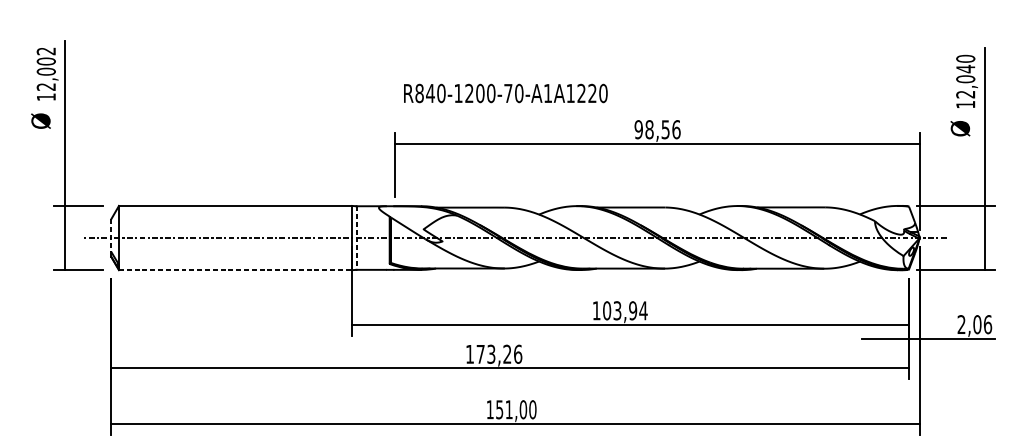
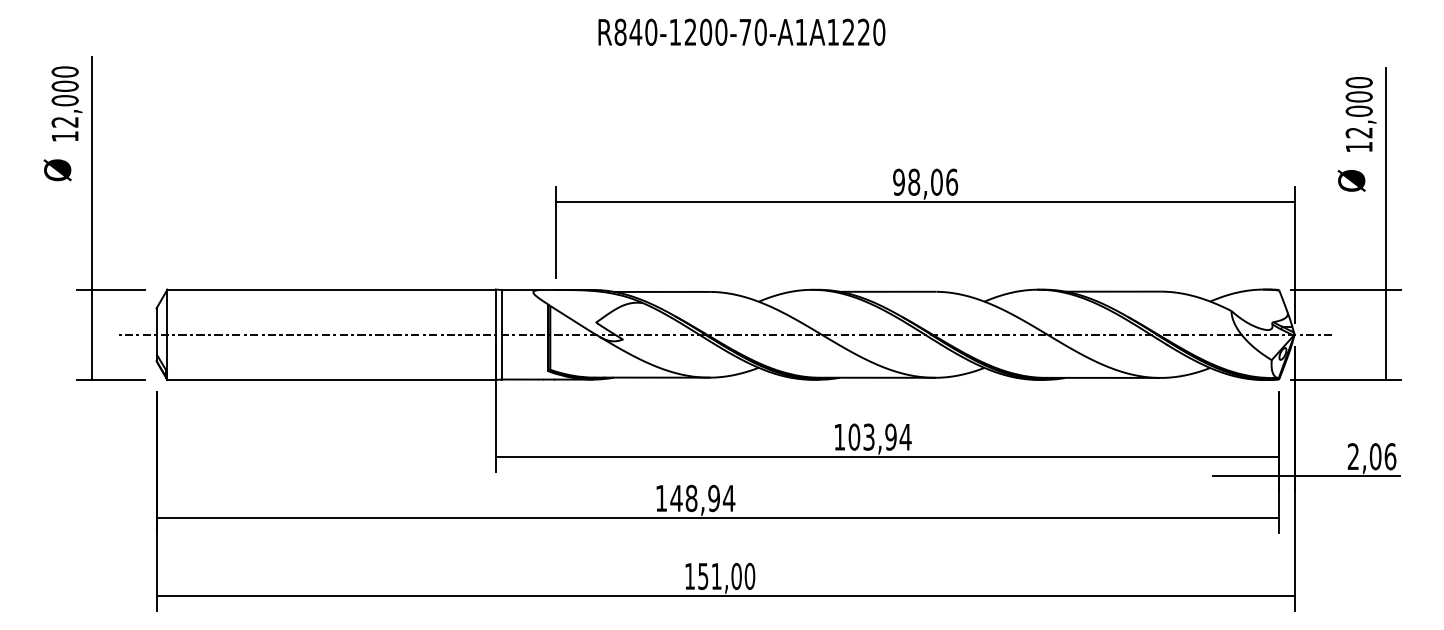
text: (45, 50) -> (64, 71), 12,002 -> 12,000
text: (965, 68) -> (1358, 96), 12,040 -> 12,000
text: (505, 92) -> (741, 31), moved
text: (665, 129) -> (936, 181), 98,56 -> 98,06
line: (111, 235) -> (156, 331), dashed -> solid
line: (356, 237) -> (501, 334), dashed -> solid
line: (236, 270) -> (332, 380), dashed -> solid
text: (499, 354) -> (702, 498), 173,26 -> 148,94

